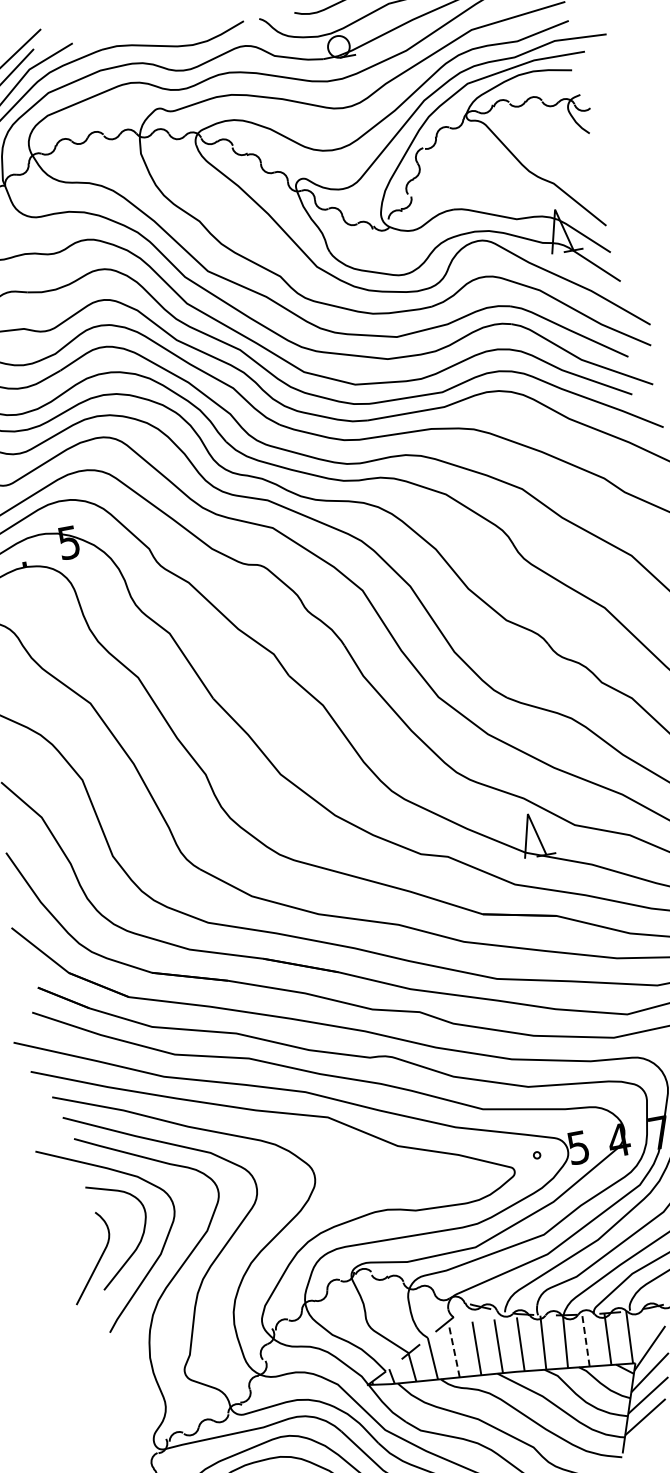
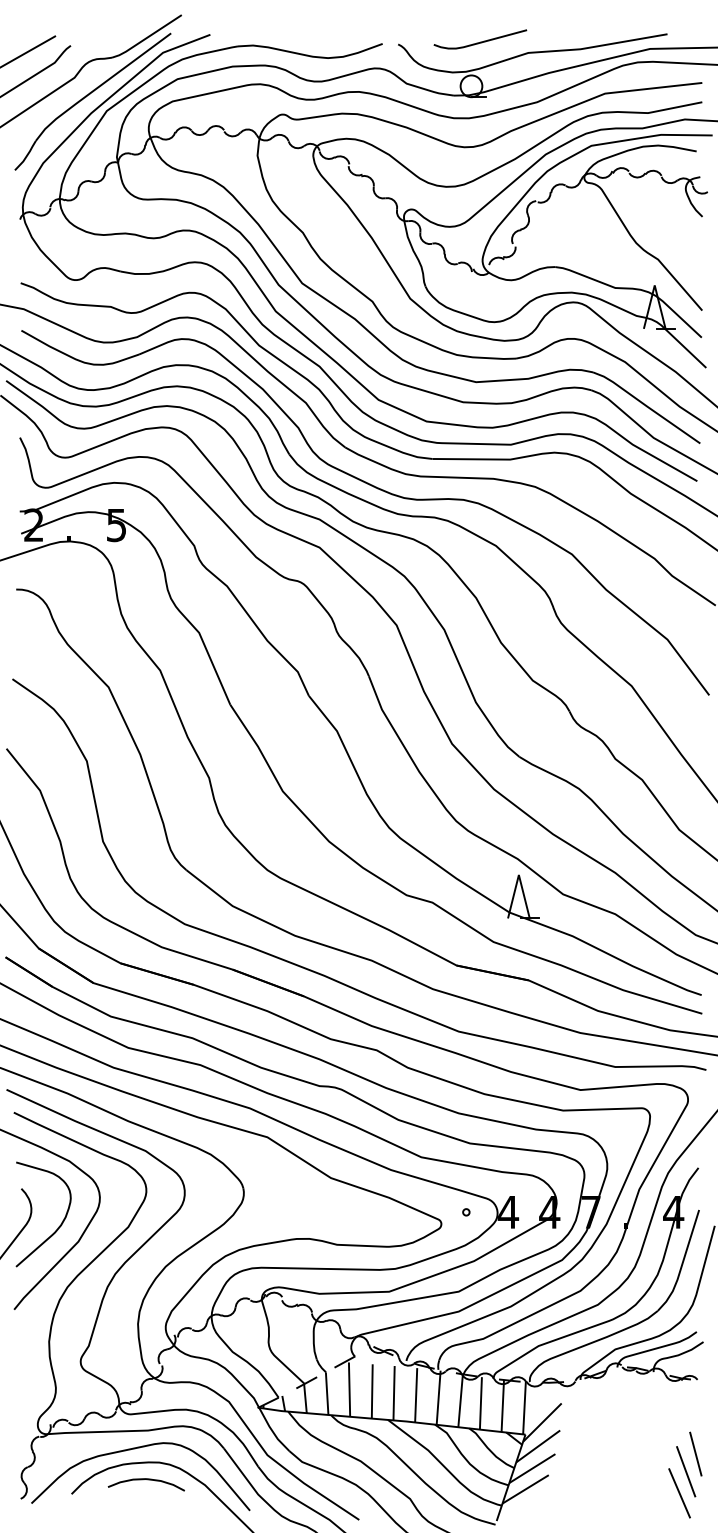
text: (578, 1147) -> (508, 1212), 5 -> 4
line: (585, 1339) -> (480, 1402), dashed -> solid
line: (454, 1350) -> (349, 1389), dashed -> solid

